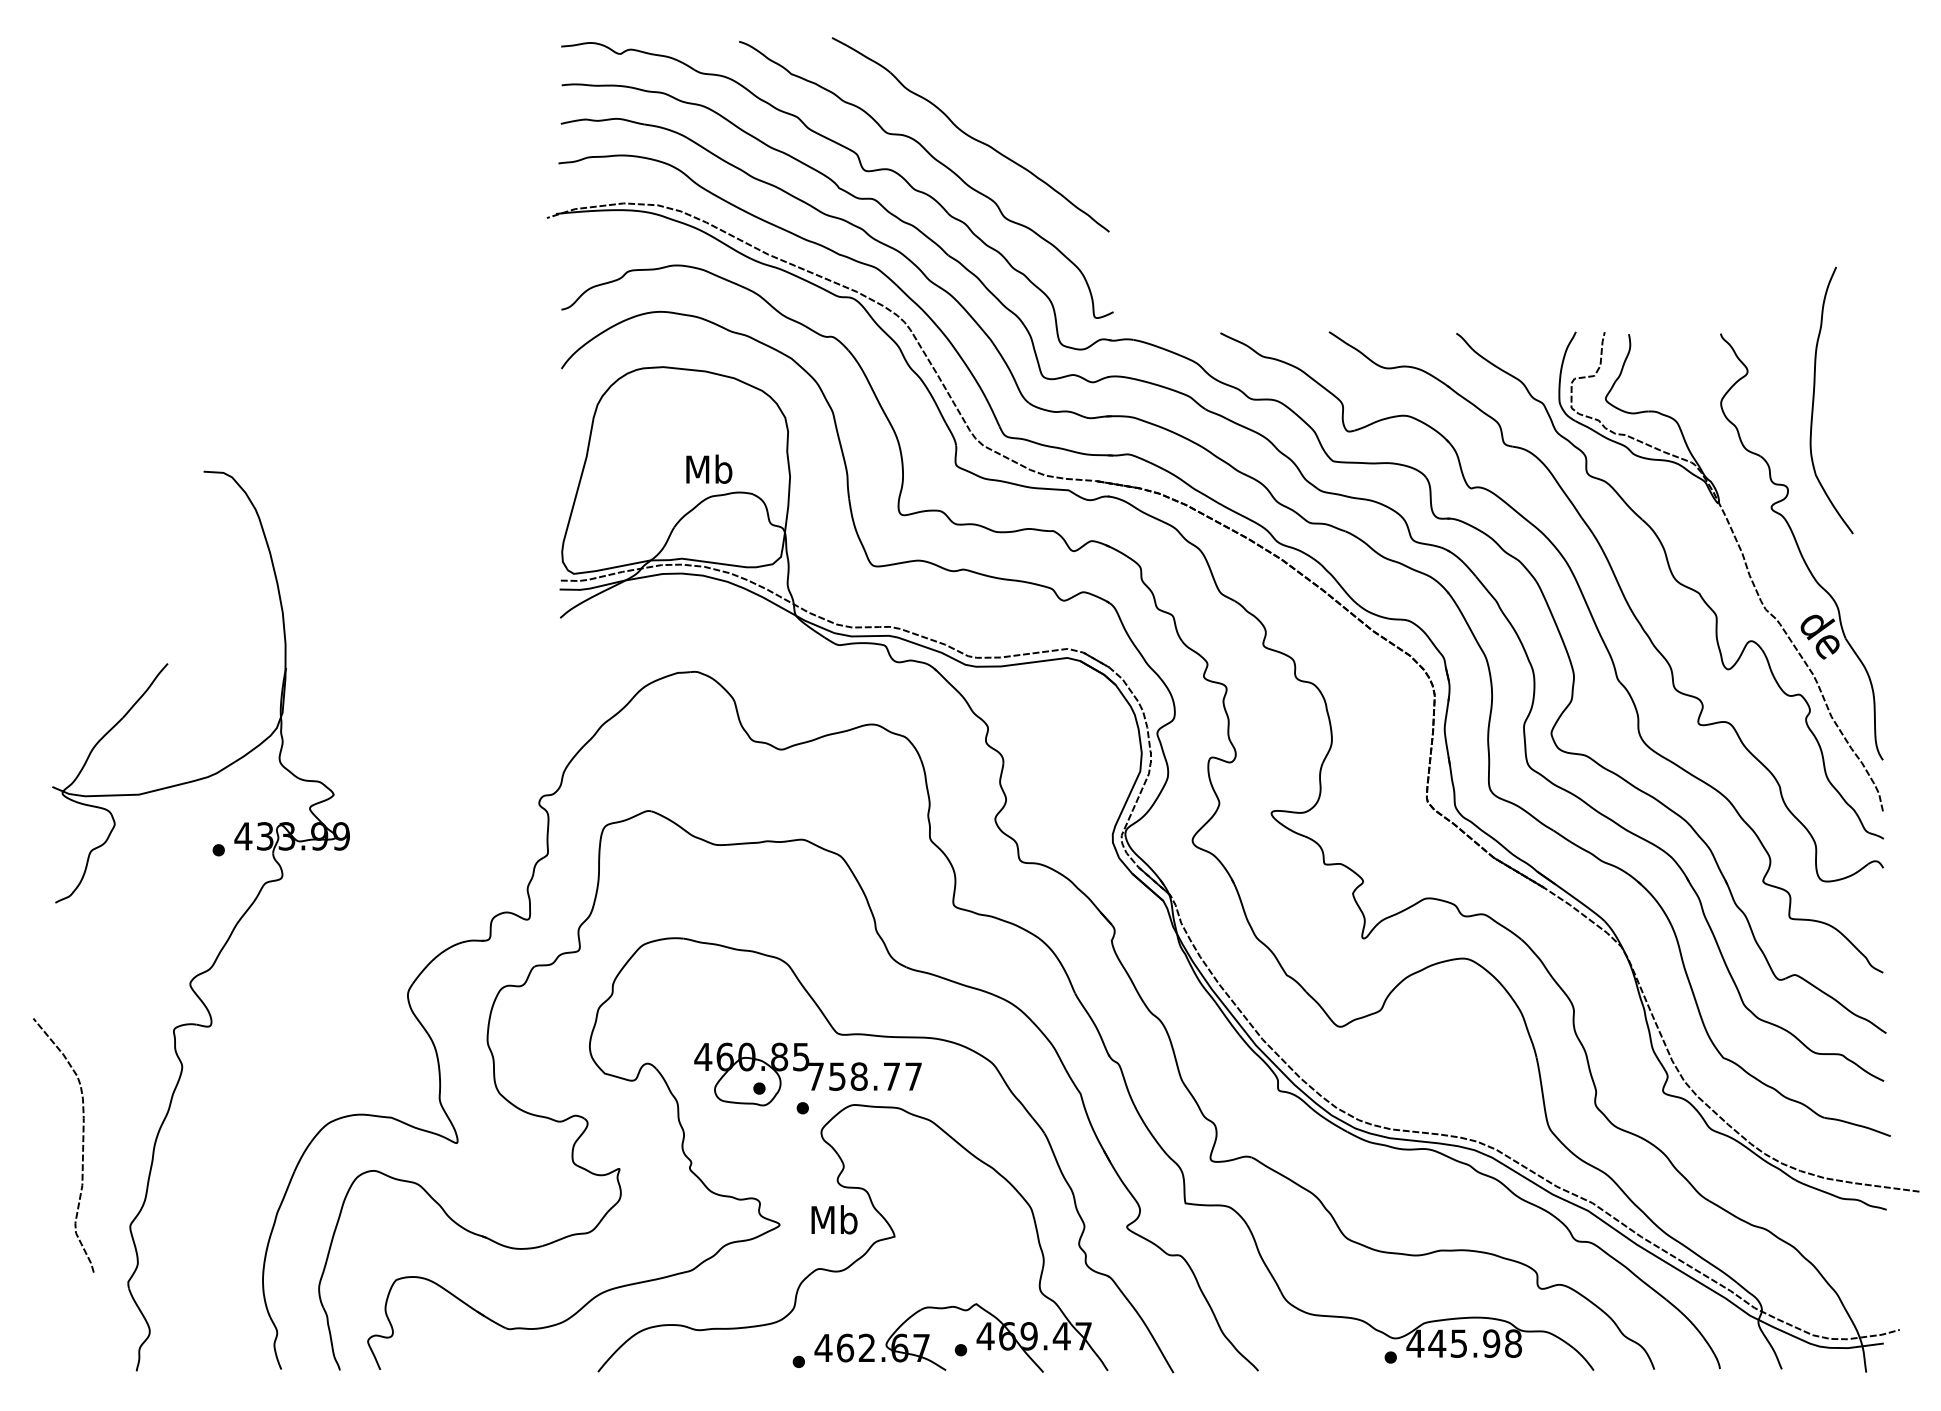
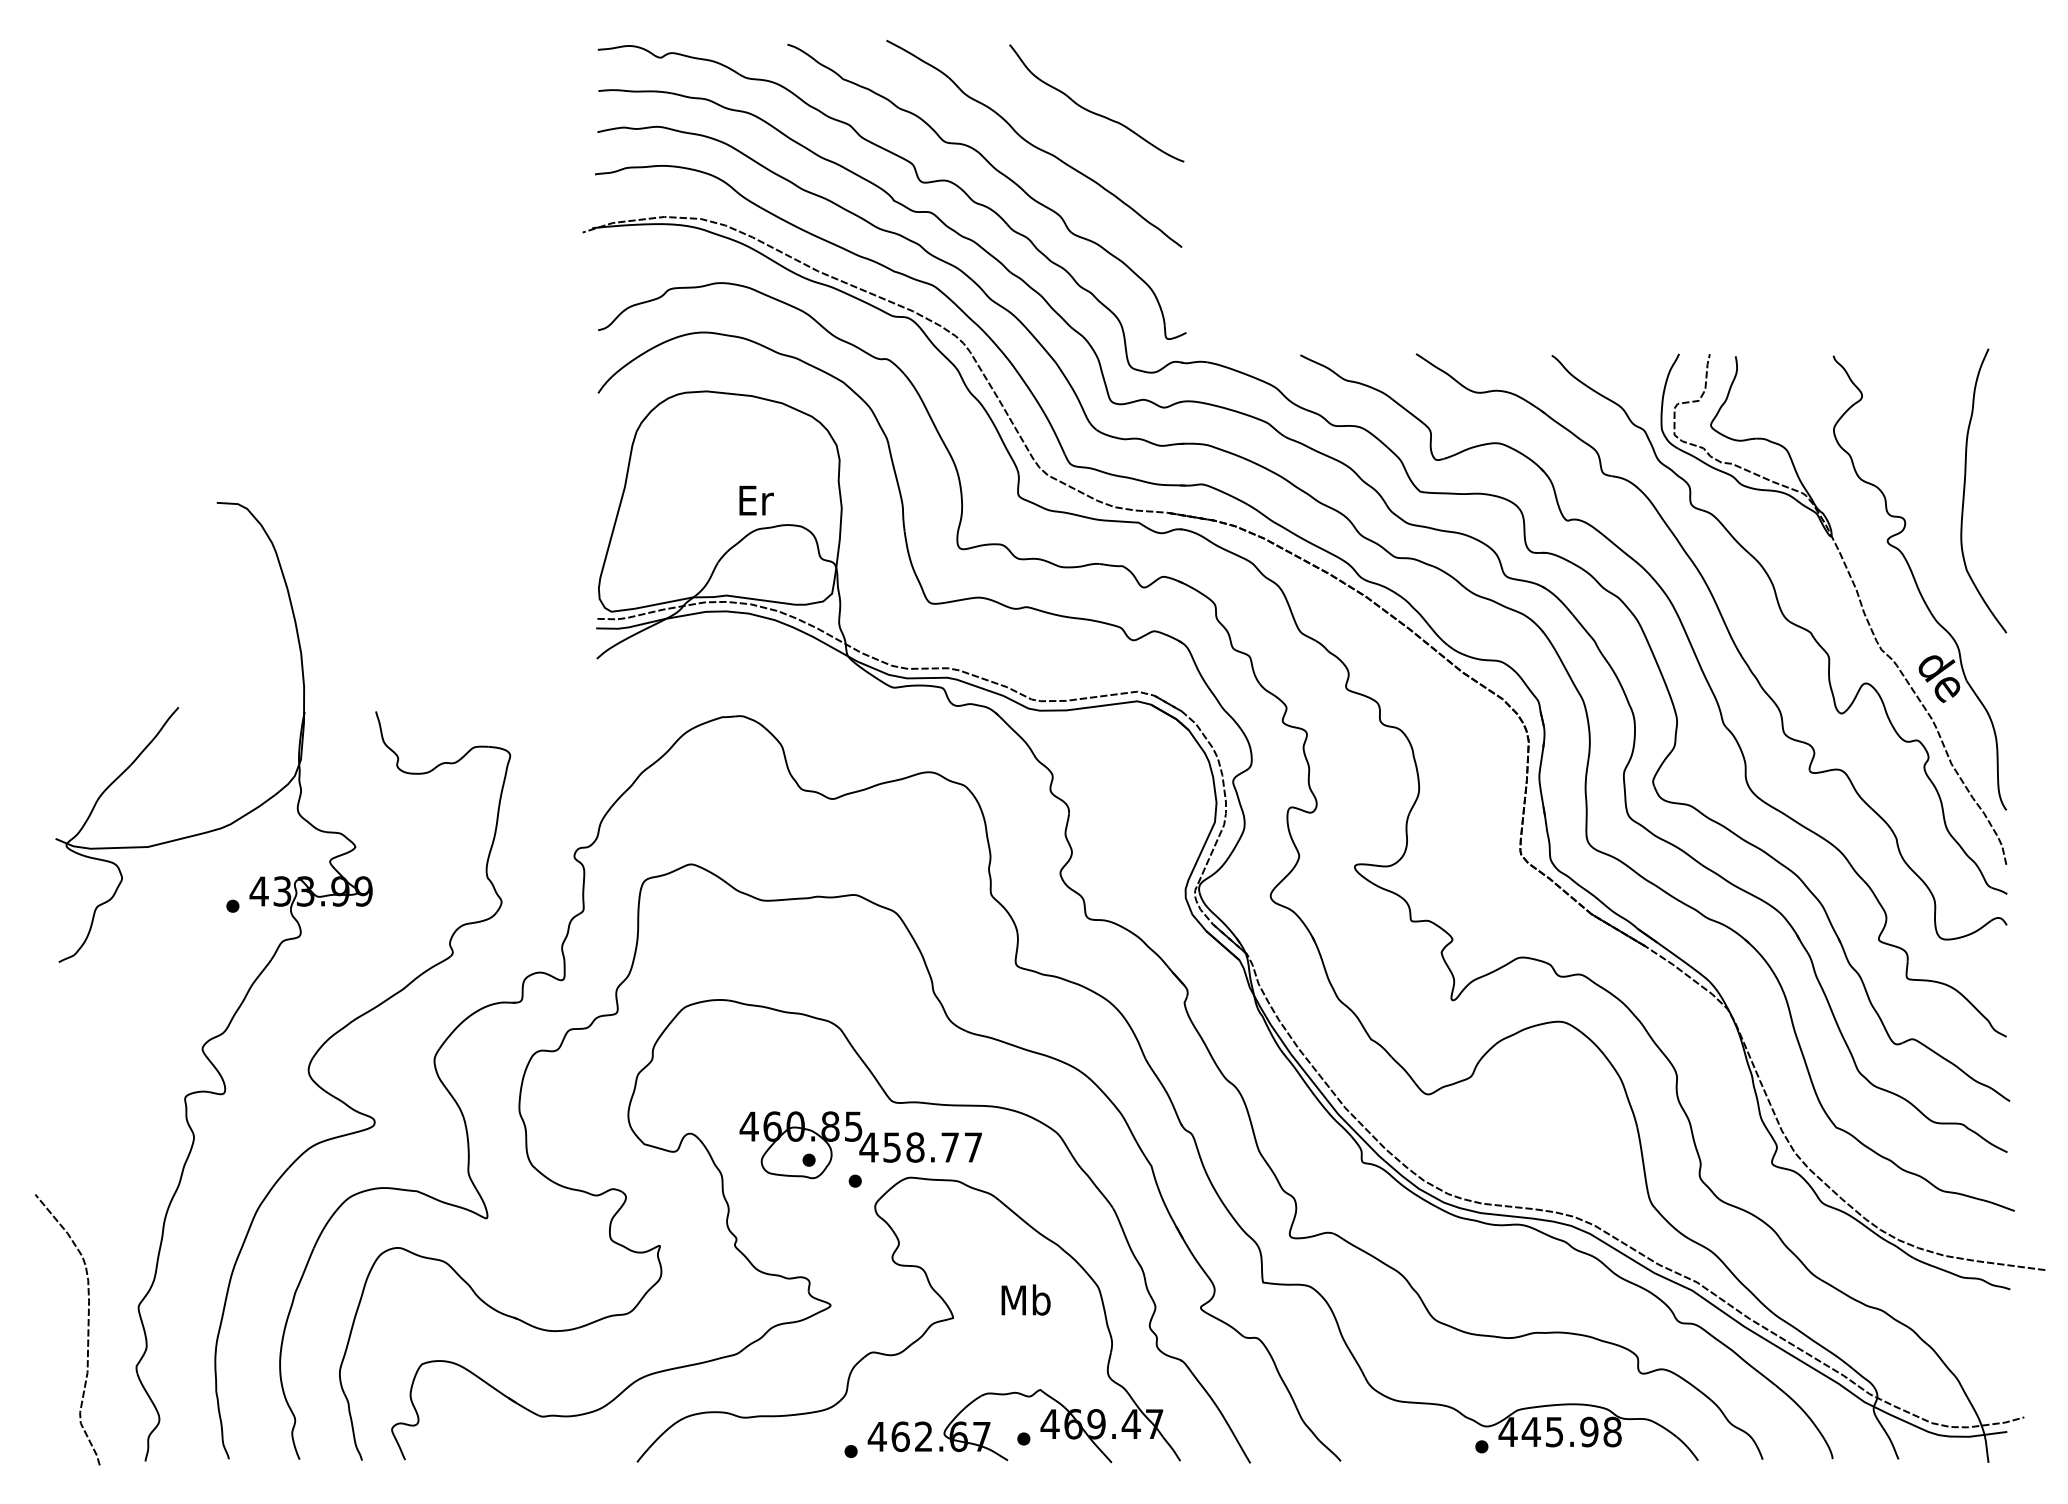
curve: (1025, 104) -> (1092, 111), added
curve: (1814, 399) -> (1965, 489), moved
text: (709, 468) -> (755, 499), Mb -> Er
part: (328, 1037) -> (349, 1105), added
text: (815, 1076) -> (868, 1147), 758.77 -> 458.77
curve: (82, 1145) -> (87, 1329), moved
text: (833, 1219) -> (1025, 1299), moved

